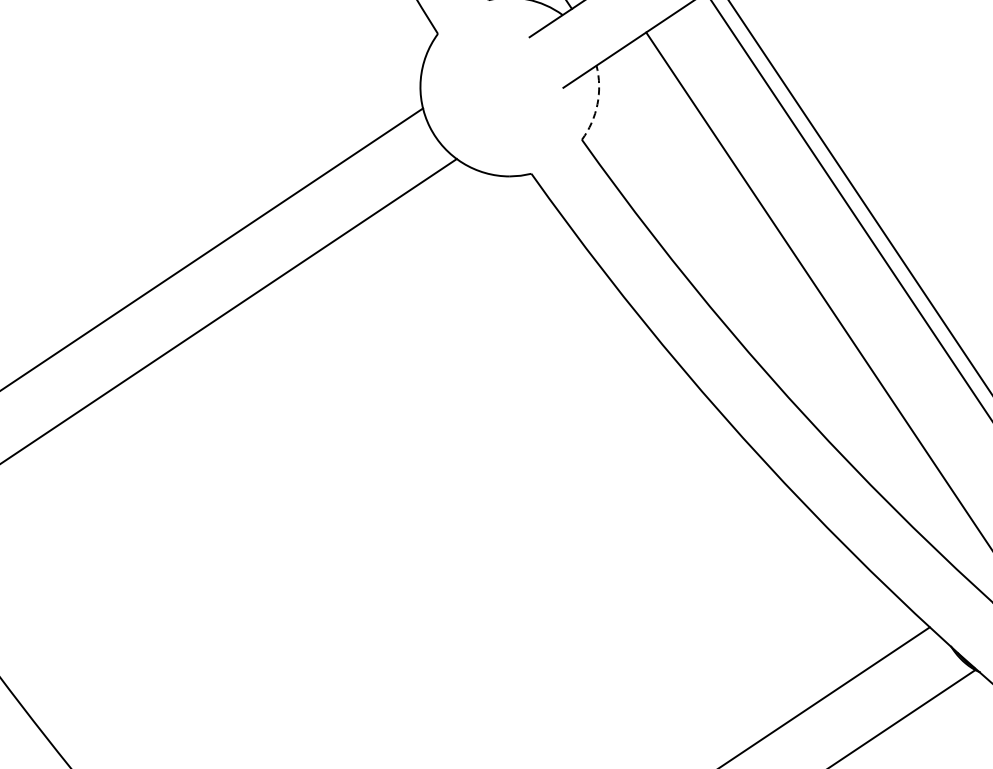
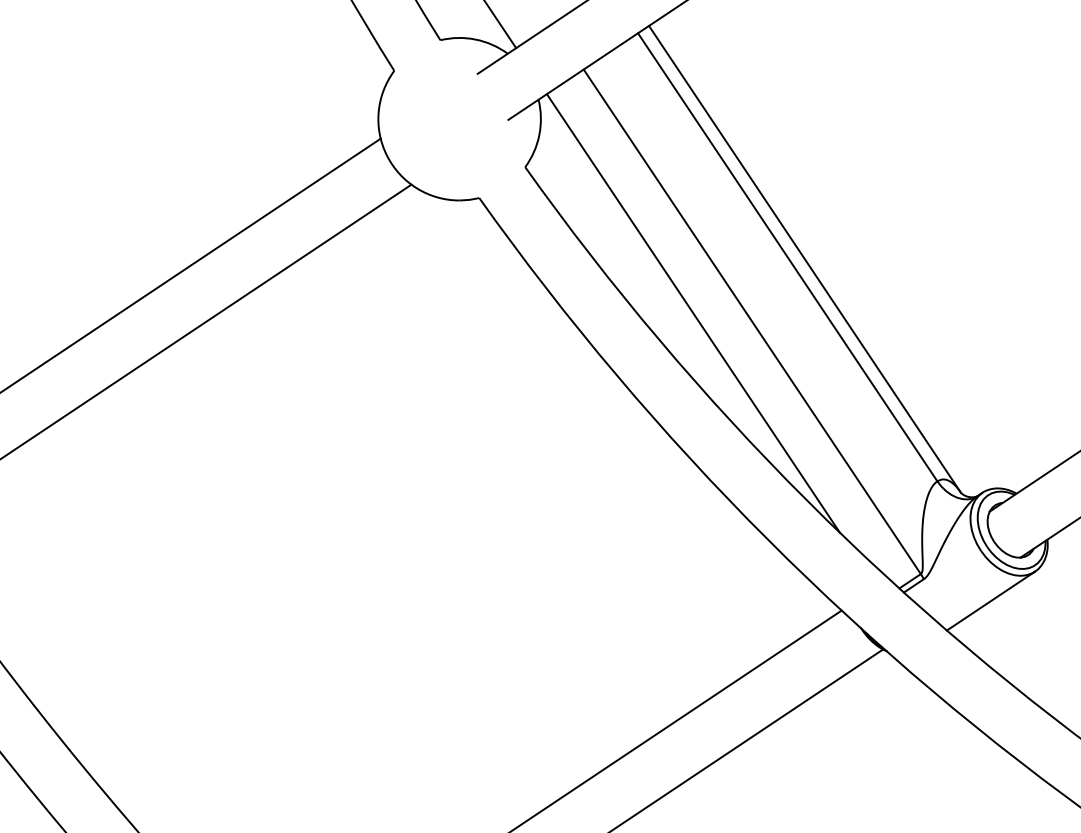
arc: (597, 103) -> (539, 134), dashed -> solid
line: (766, 300) -> (693, 313), added

